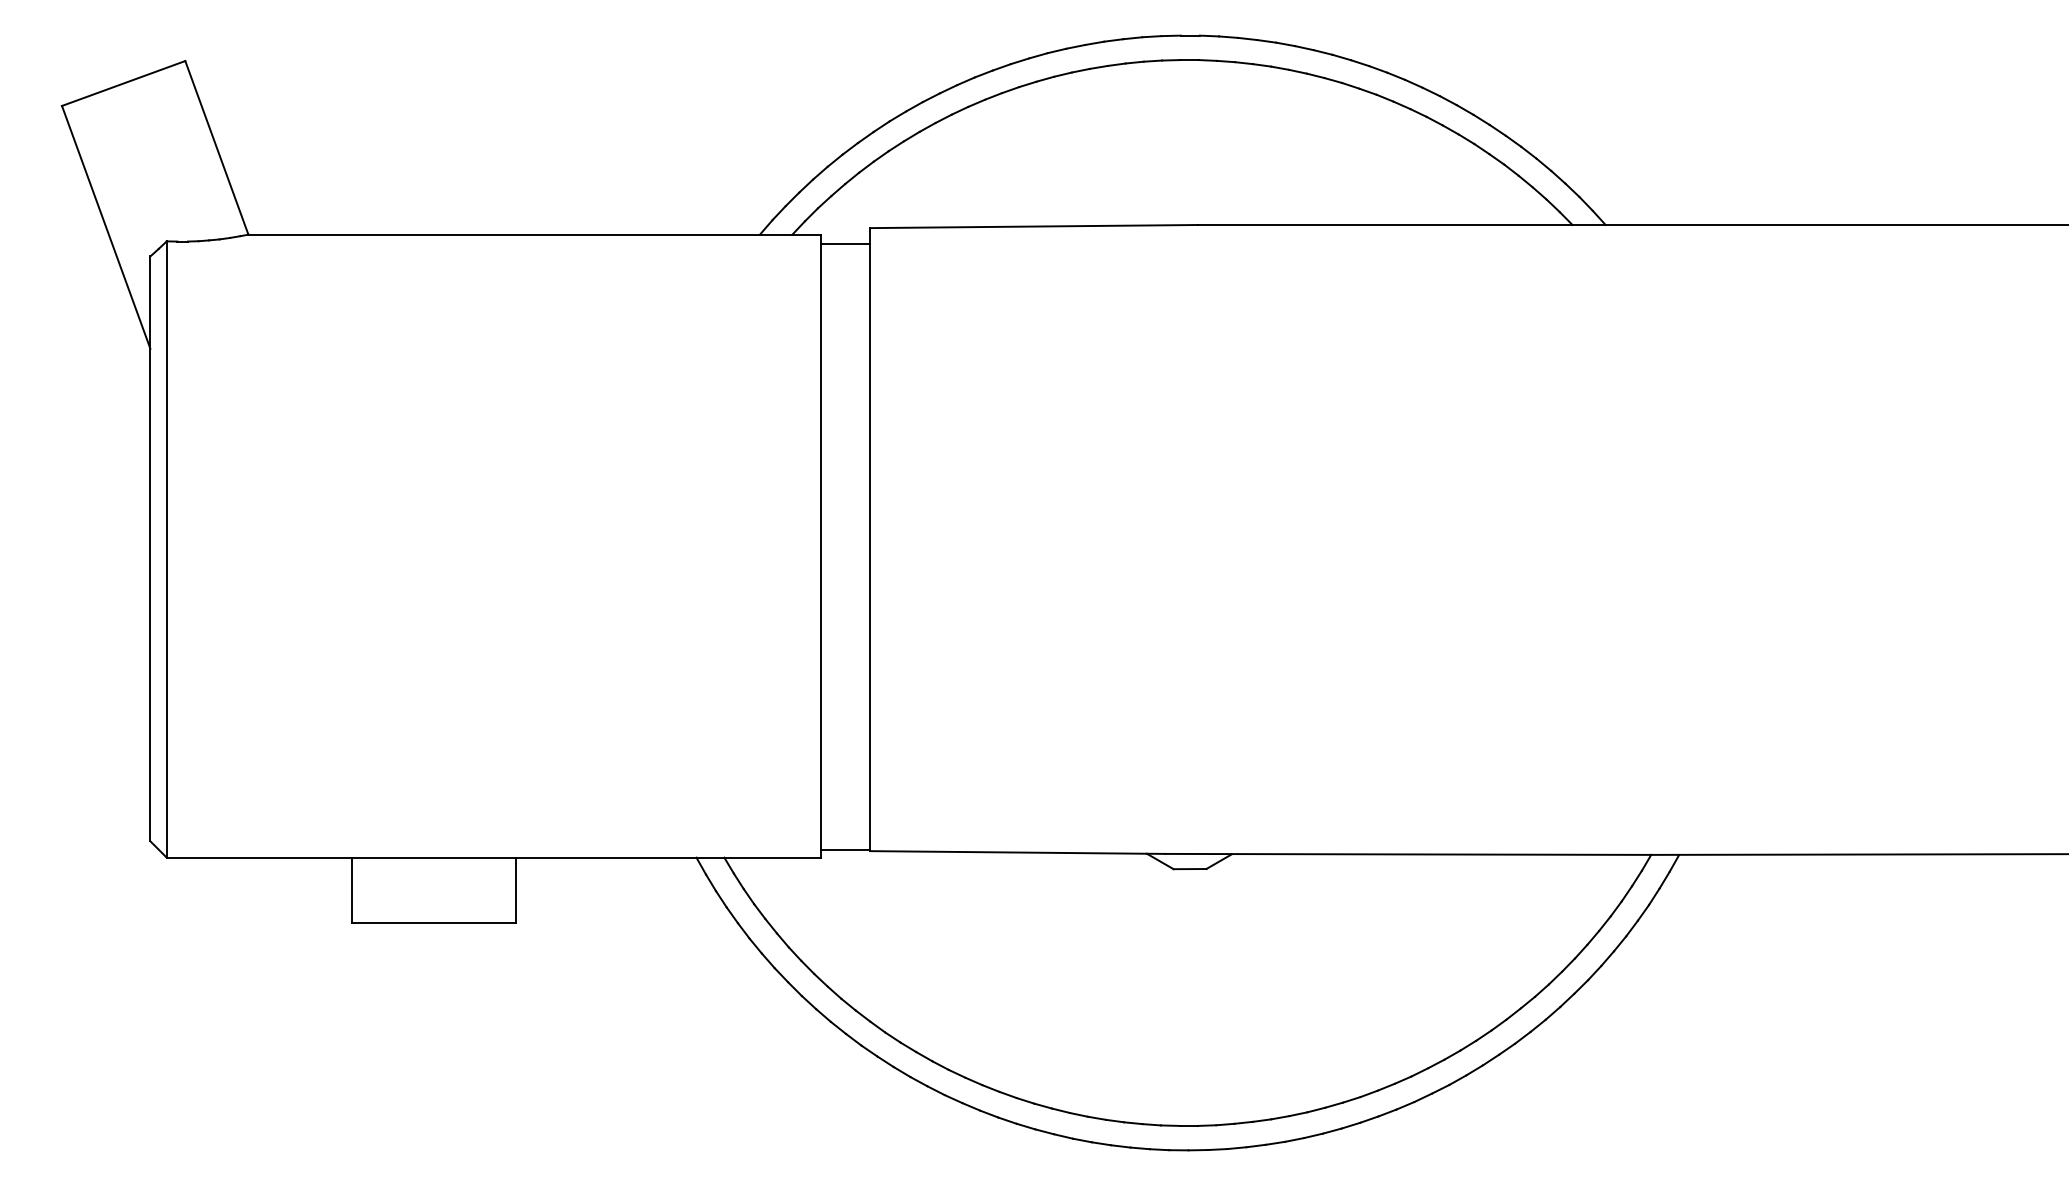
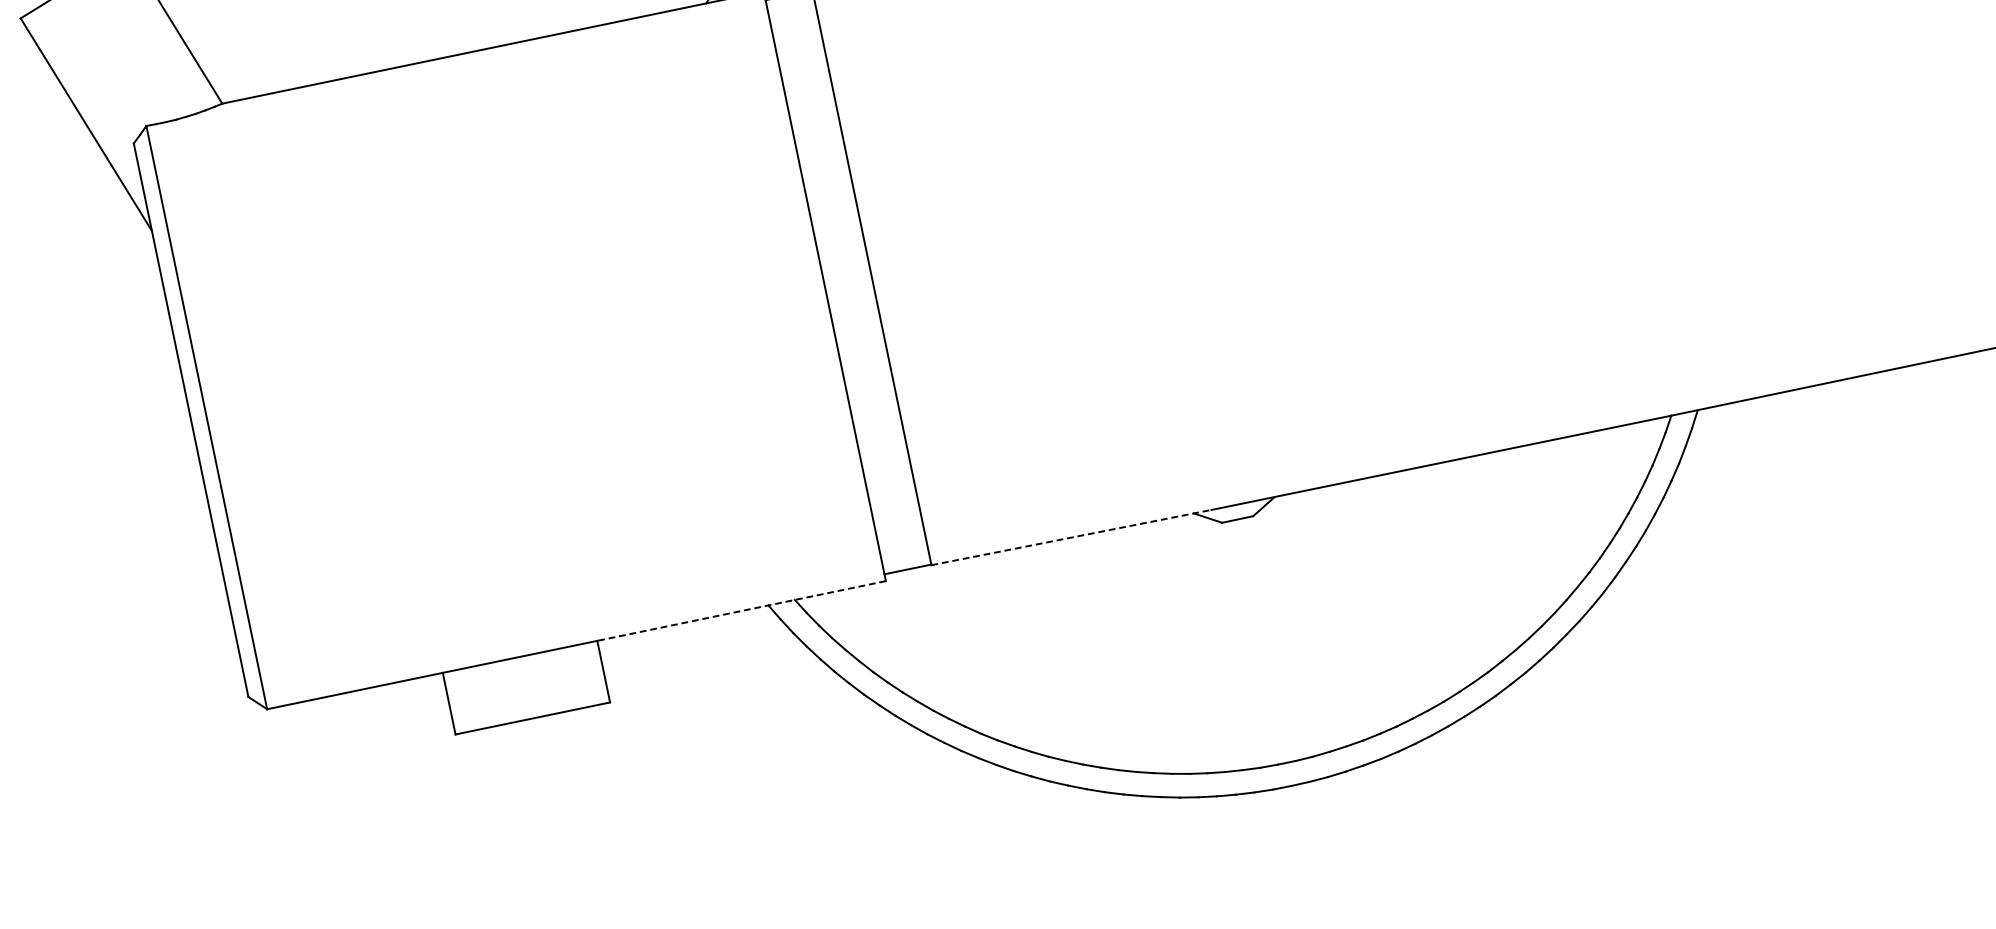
line: (1017, 852) -> (1071, 537), solid -> dashed
line: (667, 857) -> (740, 610), solid -> dashed

